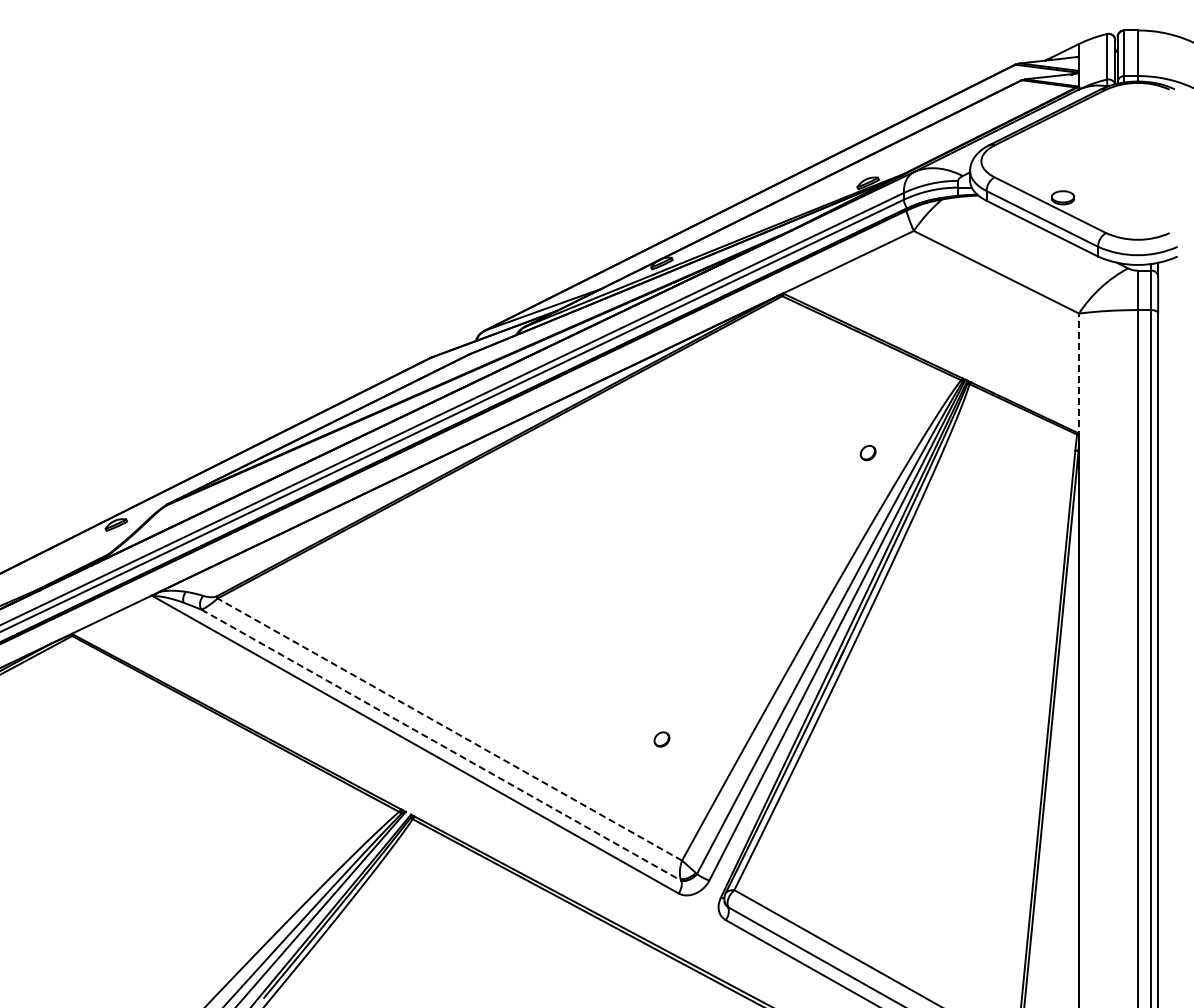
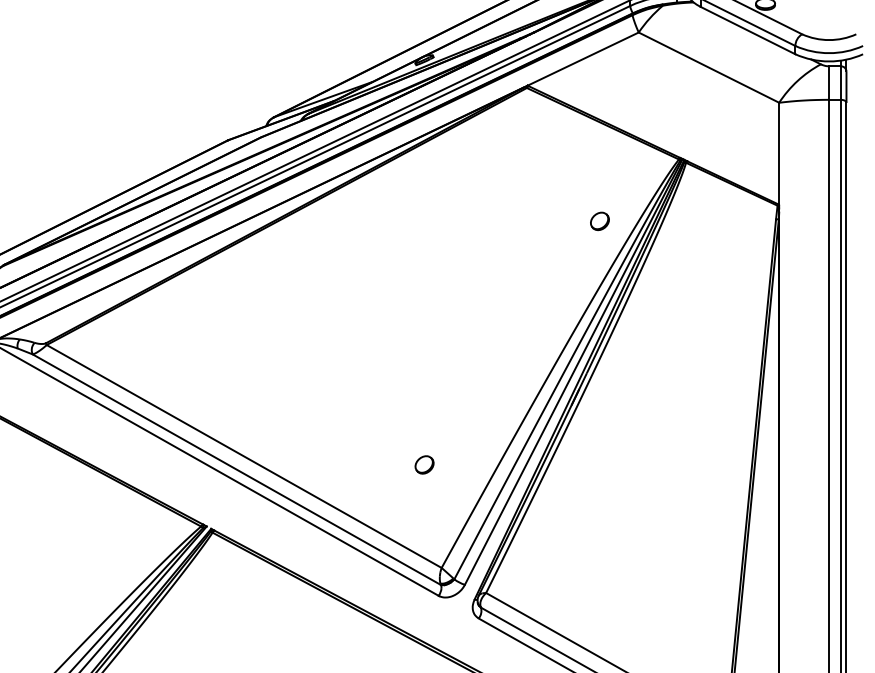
line: (1079, 375) -> (779, 155), dashed -> solid
part: (867, 452) -> (599, 220), size x1.43
line: (449, 729) -> (243, 456), dashed -> solid
part: (661, 739) -> (424, 464), size x1.43
line: (441, 745) -> (237, 470), dashed -> solid

